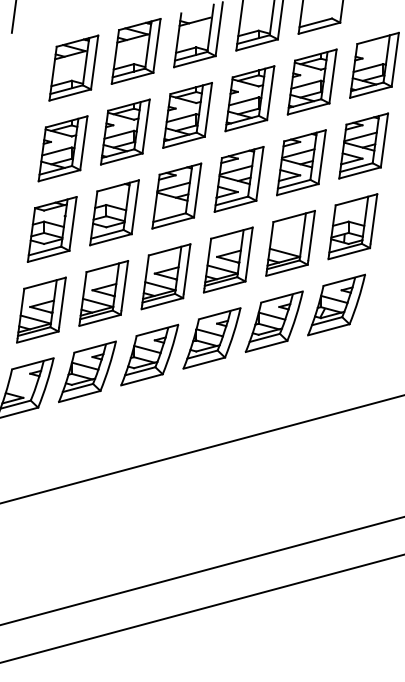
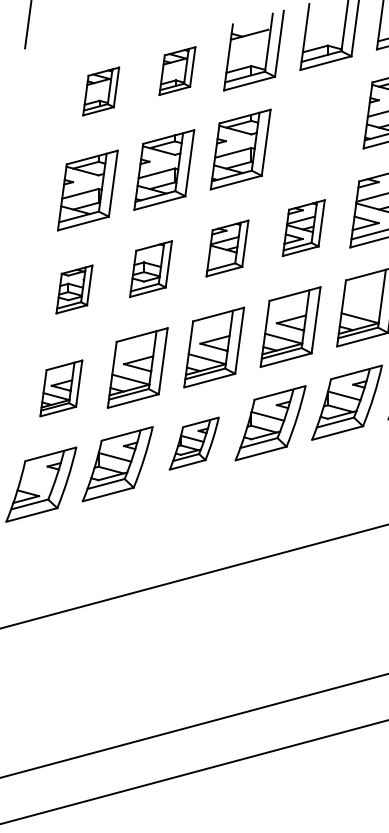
part: (135, 51) -> (176, 71), size x0.6
part: (73, 67) -> (100, 90), size x0.6
part: (249, 98) -> (316, 128), removed
part: (238, 179) -> (303, 228), size x0.7
part: (176, 195) -> (227, 247), size x0.7
part: (114, 212) -> (150, 268), size x0.7
part: (51, 229) -> (73, 289), size x0.6
part: (41, 309) -> (61, 387), size x0.7
part: (149, 354) -> (193, 442), size x0.7

